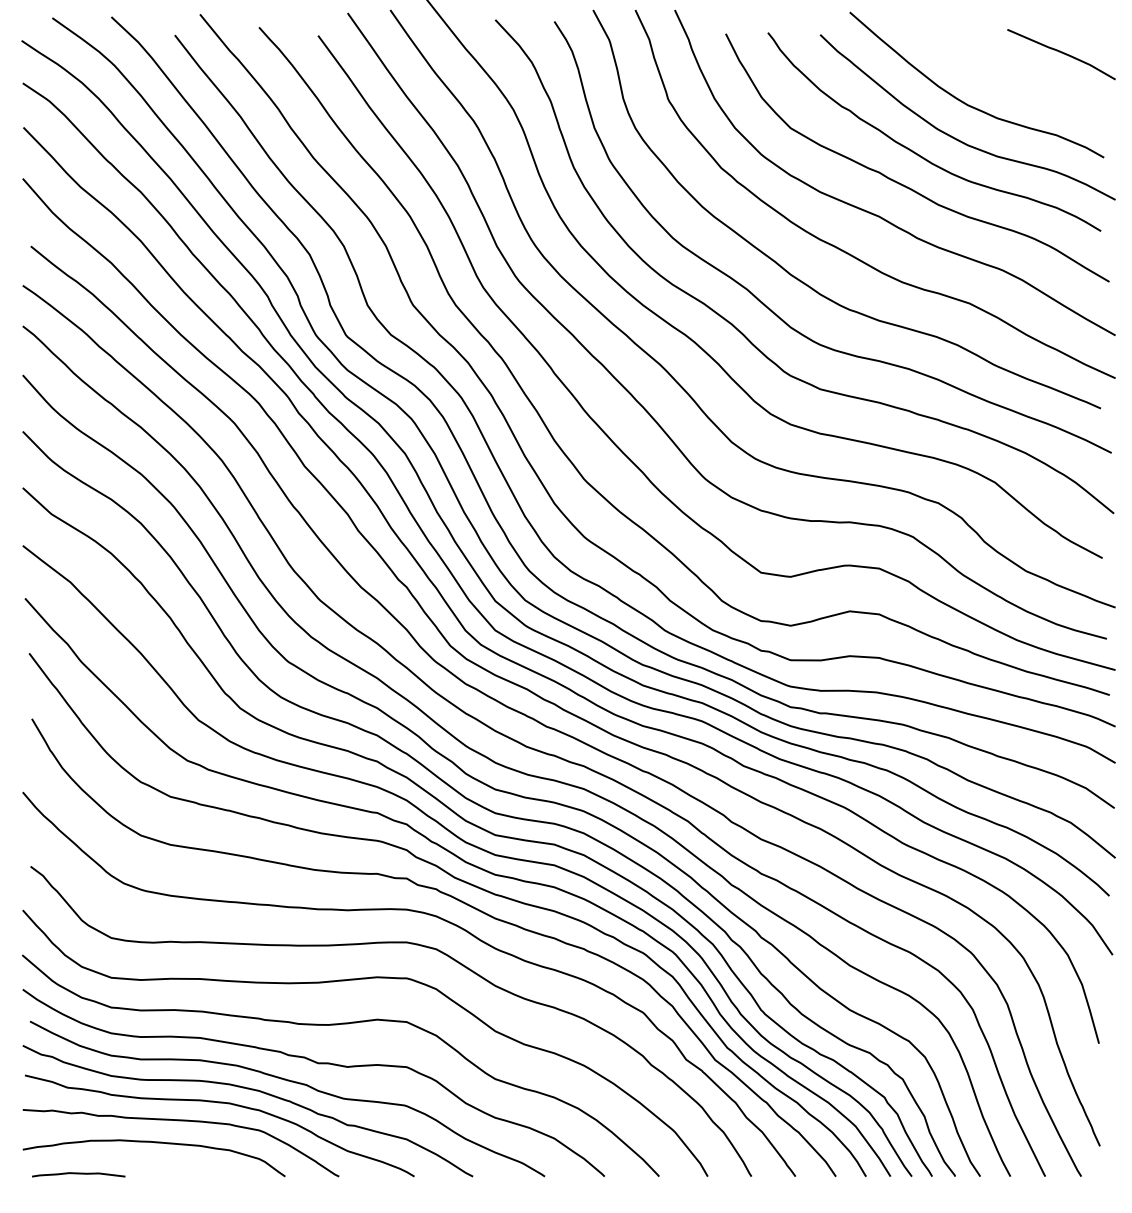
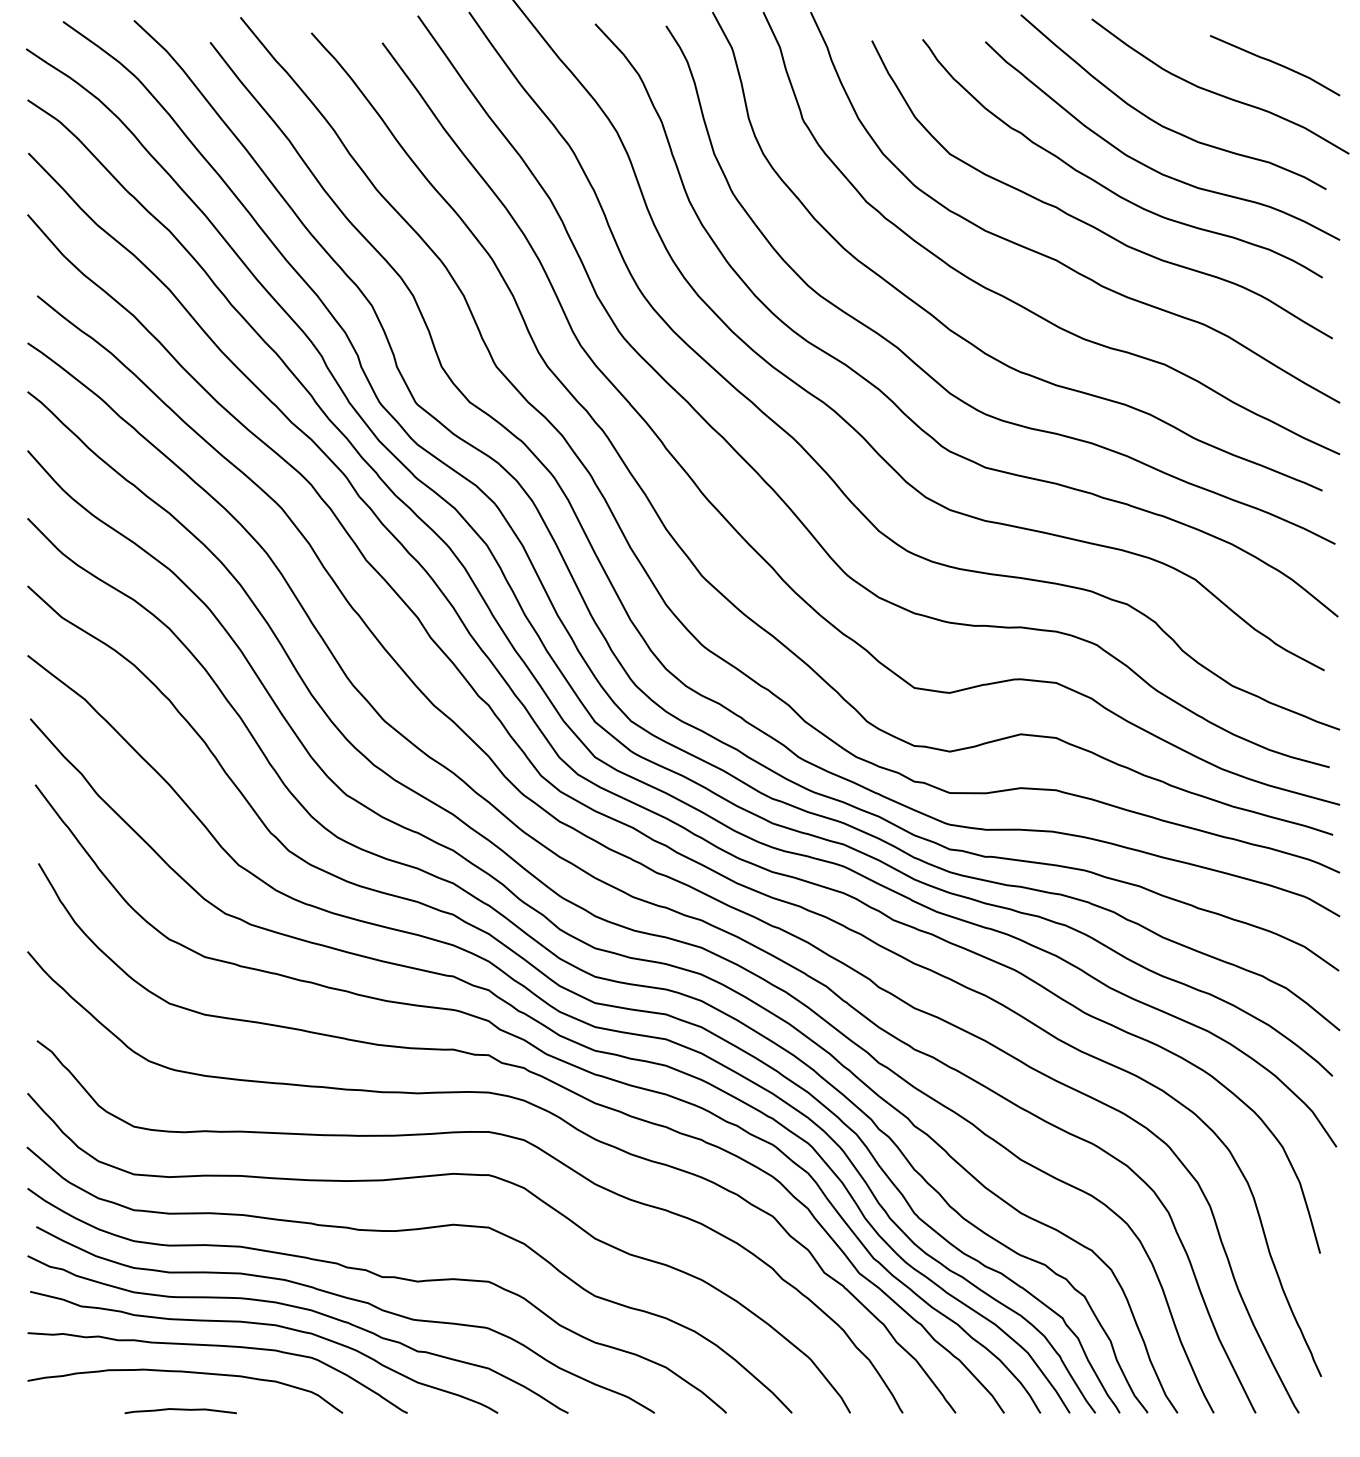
curve: (1015, 77) -> (1219, 93), added
curve: (78, 1174) -> (180, 1410), moved

